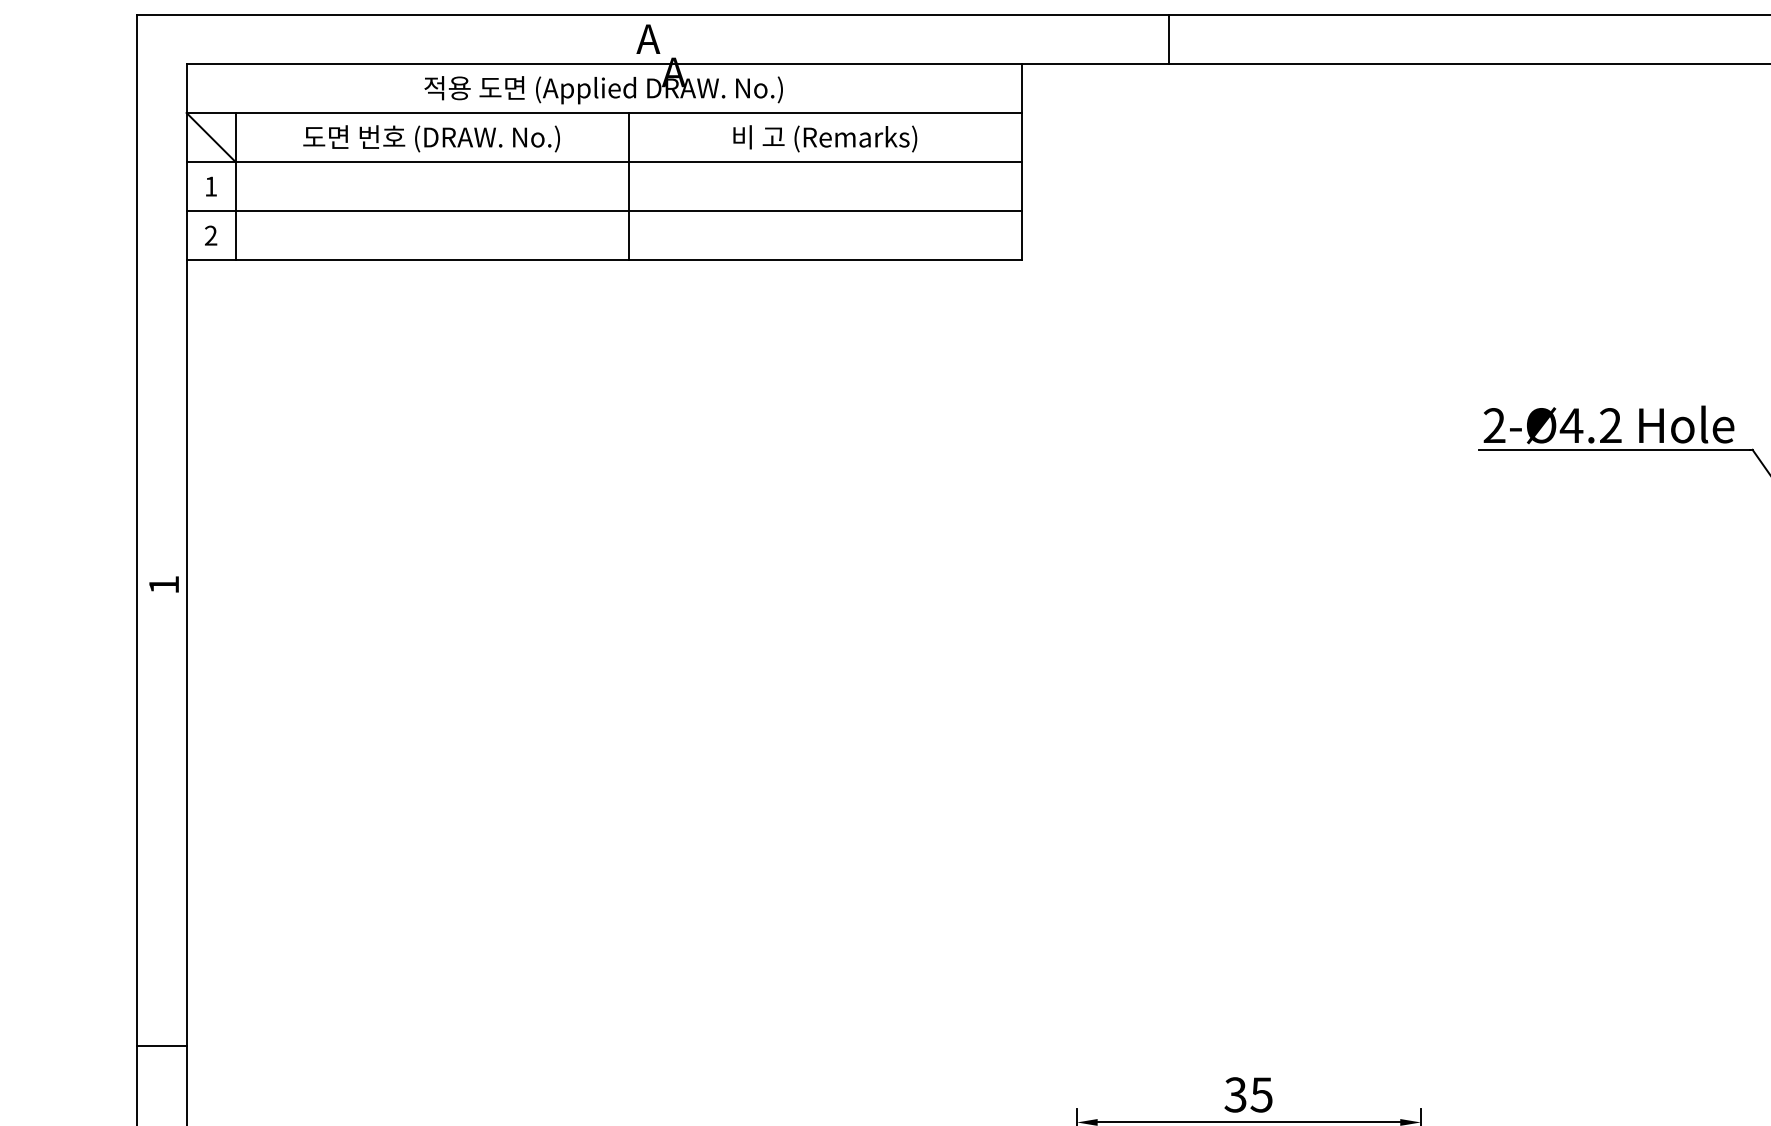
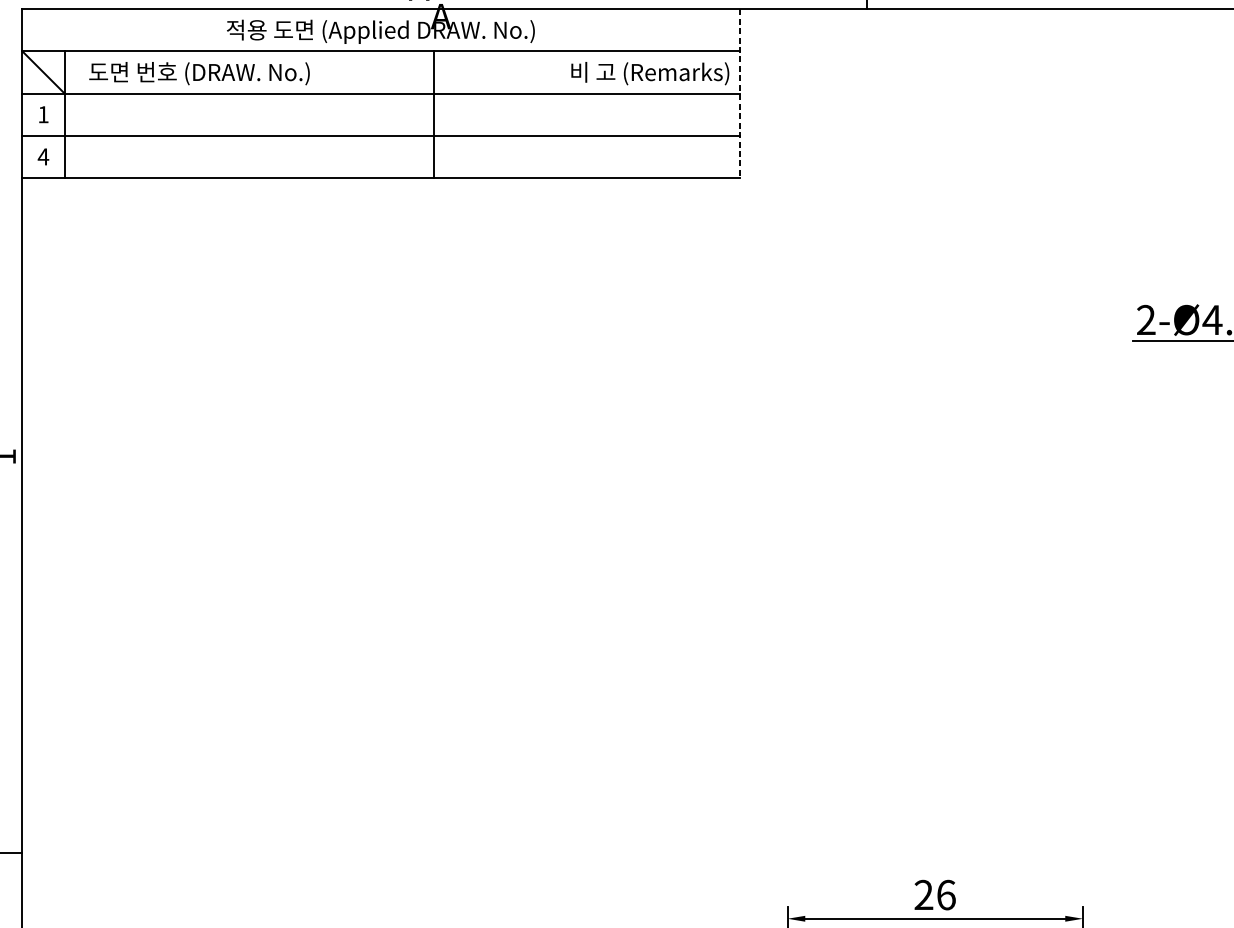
text: (431, 138) -> (199, 73), moved
text: (825, 138) -> (650, 73), moved
line: (1021, 162) -> (739, 93), solid -> dashed
line: (628, 186) -> (433, 114), moved
text: (210, 235) -> (43, 156), 2 -> 4
text: (1248, 1094) -> (934, 894), 35 -> 26

